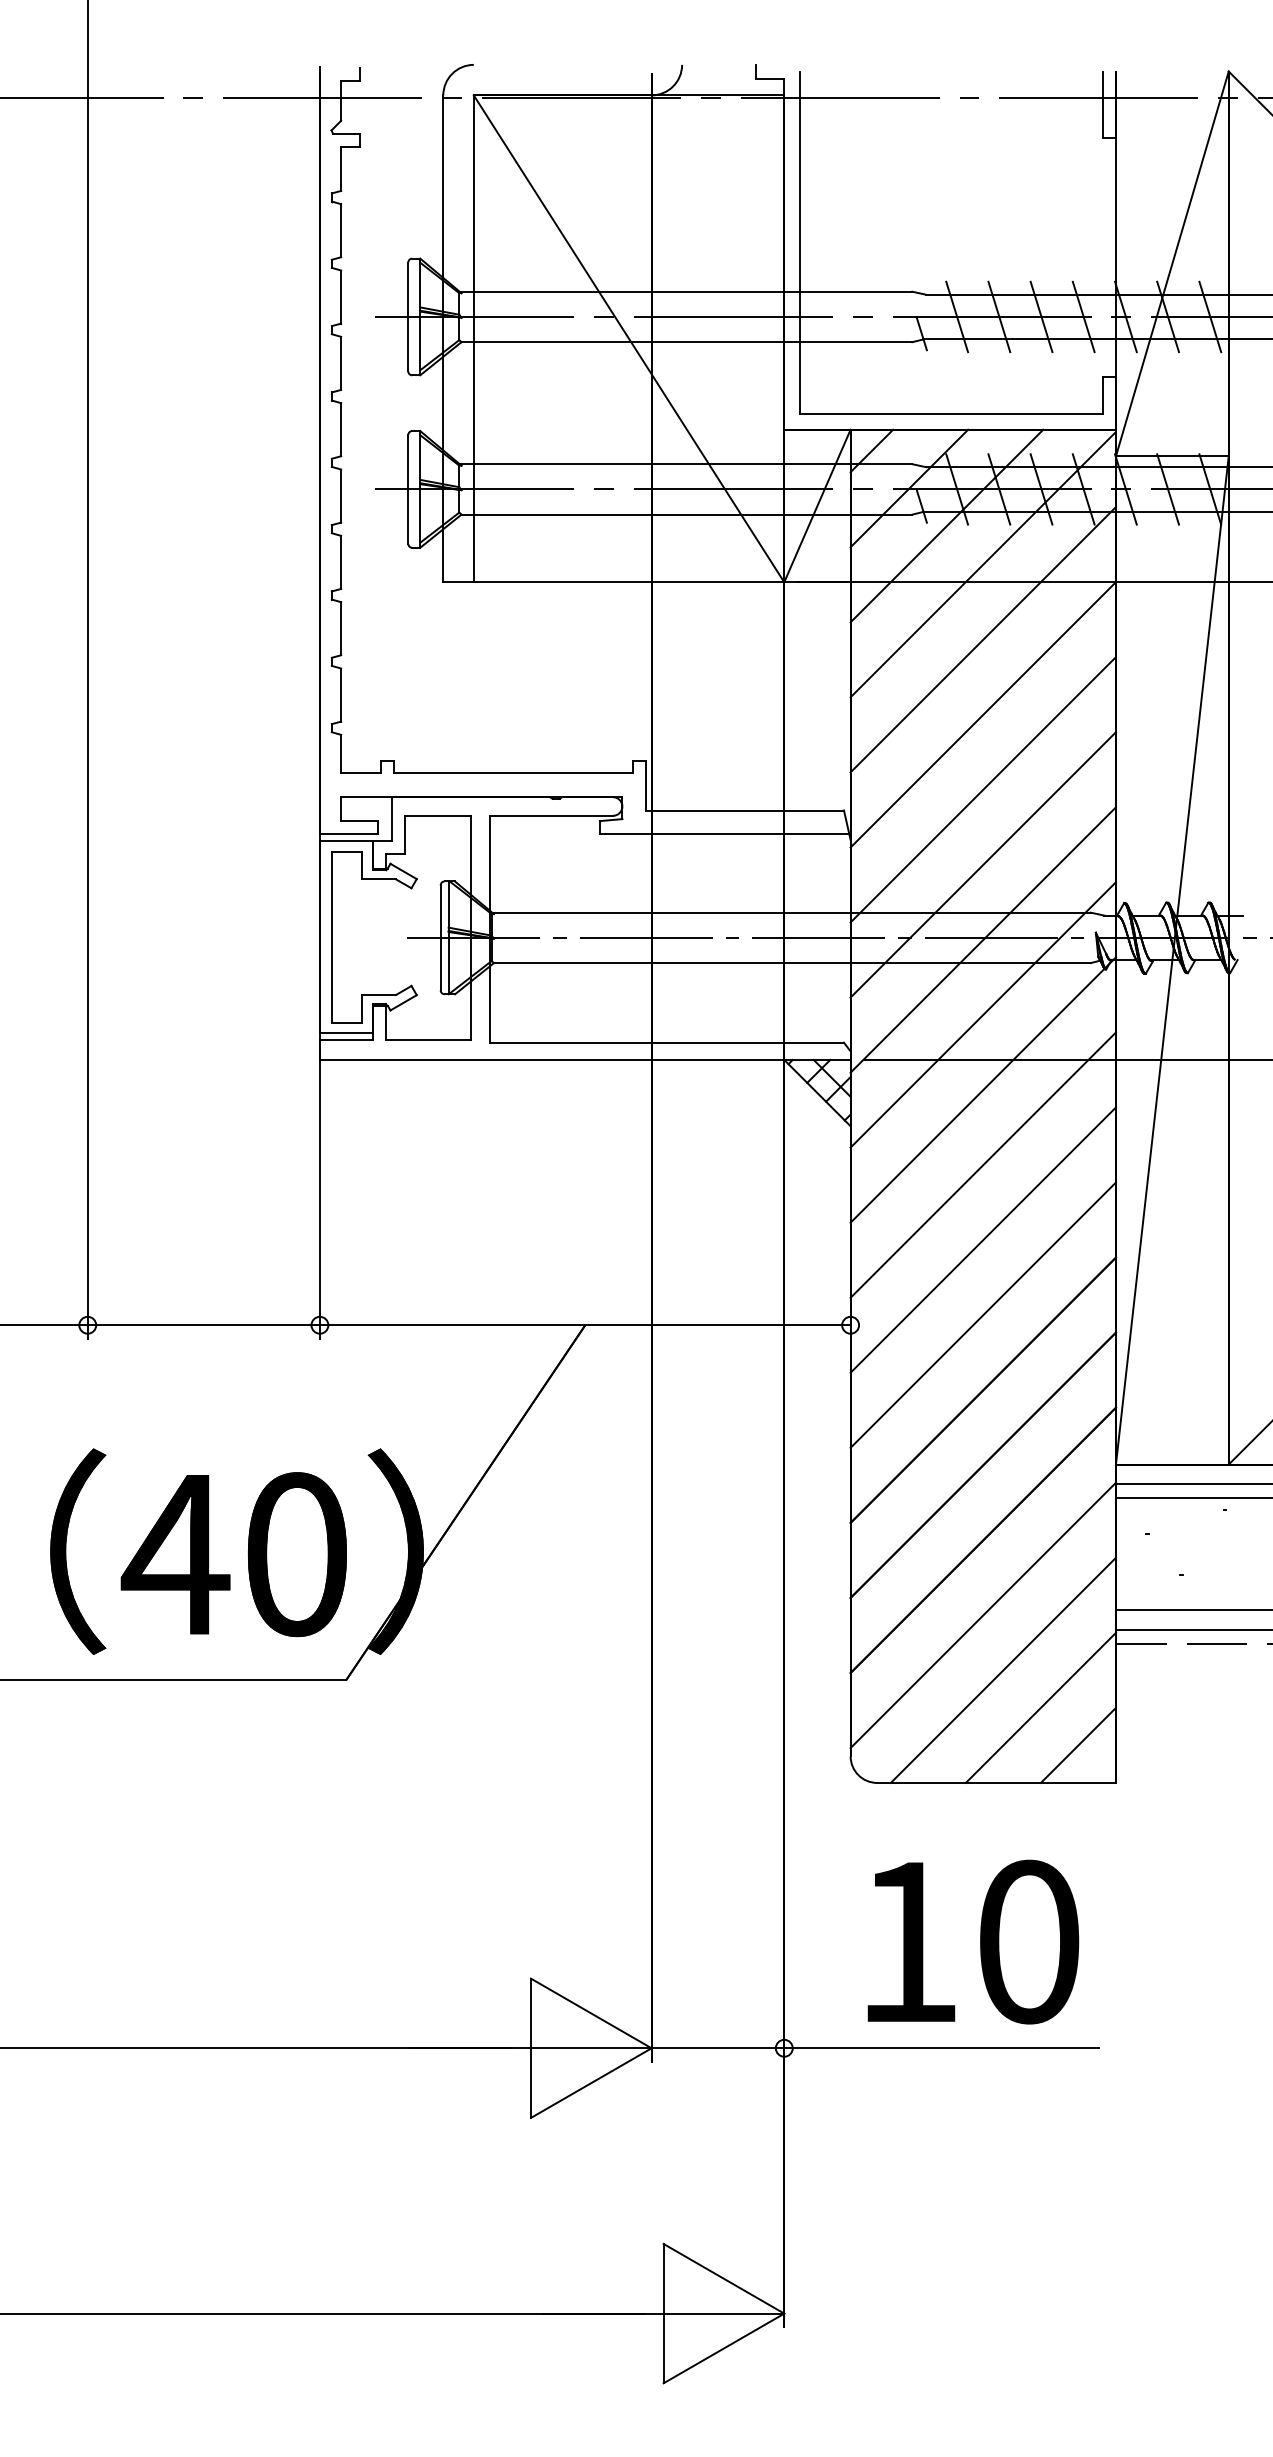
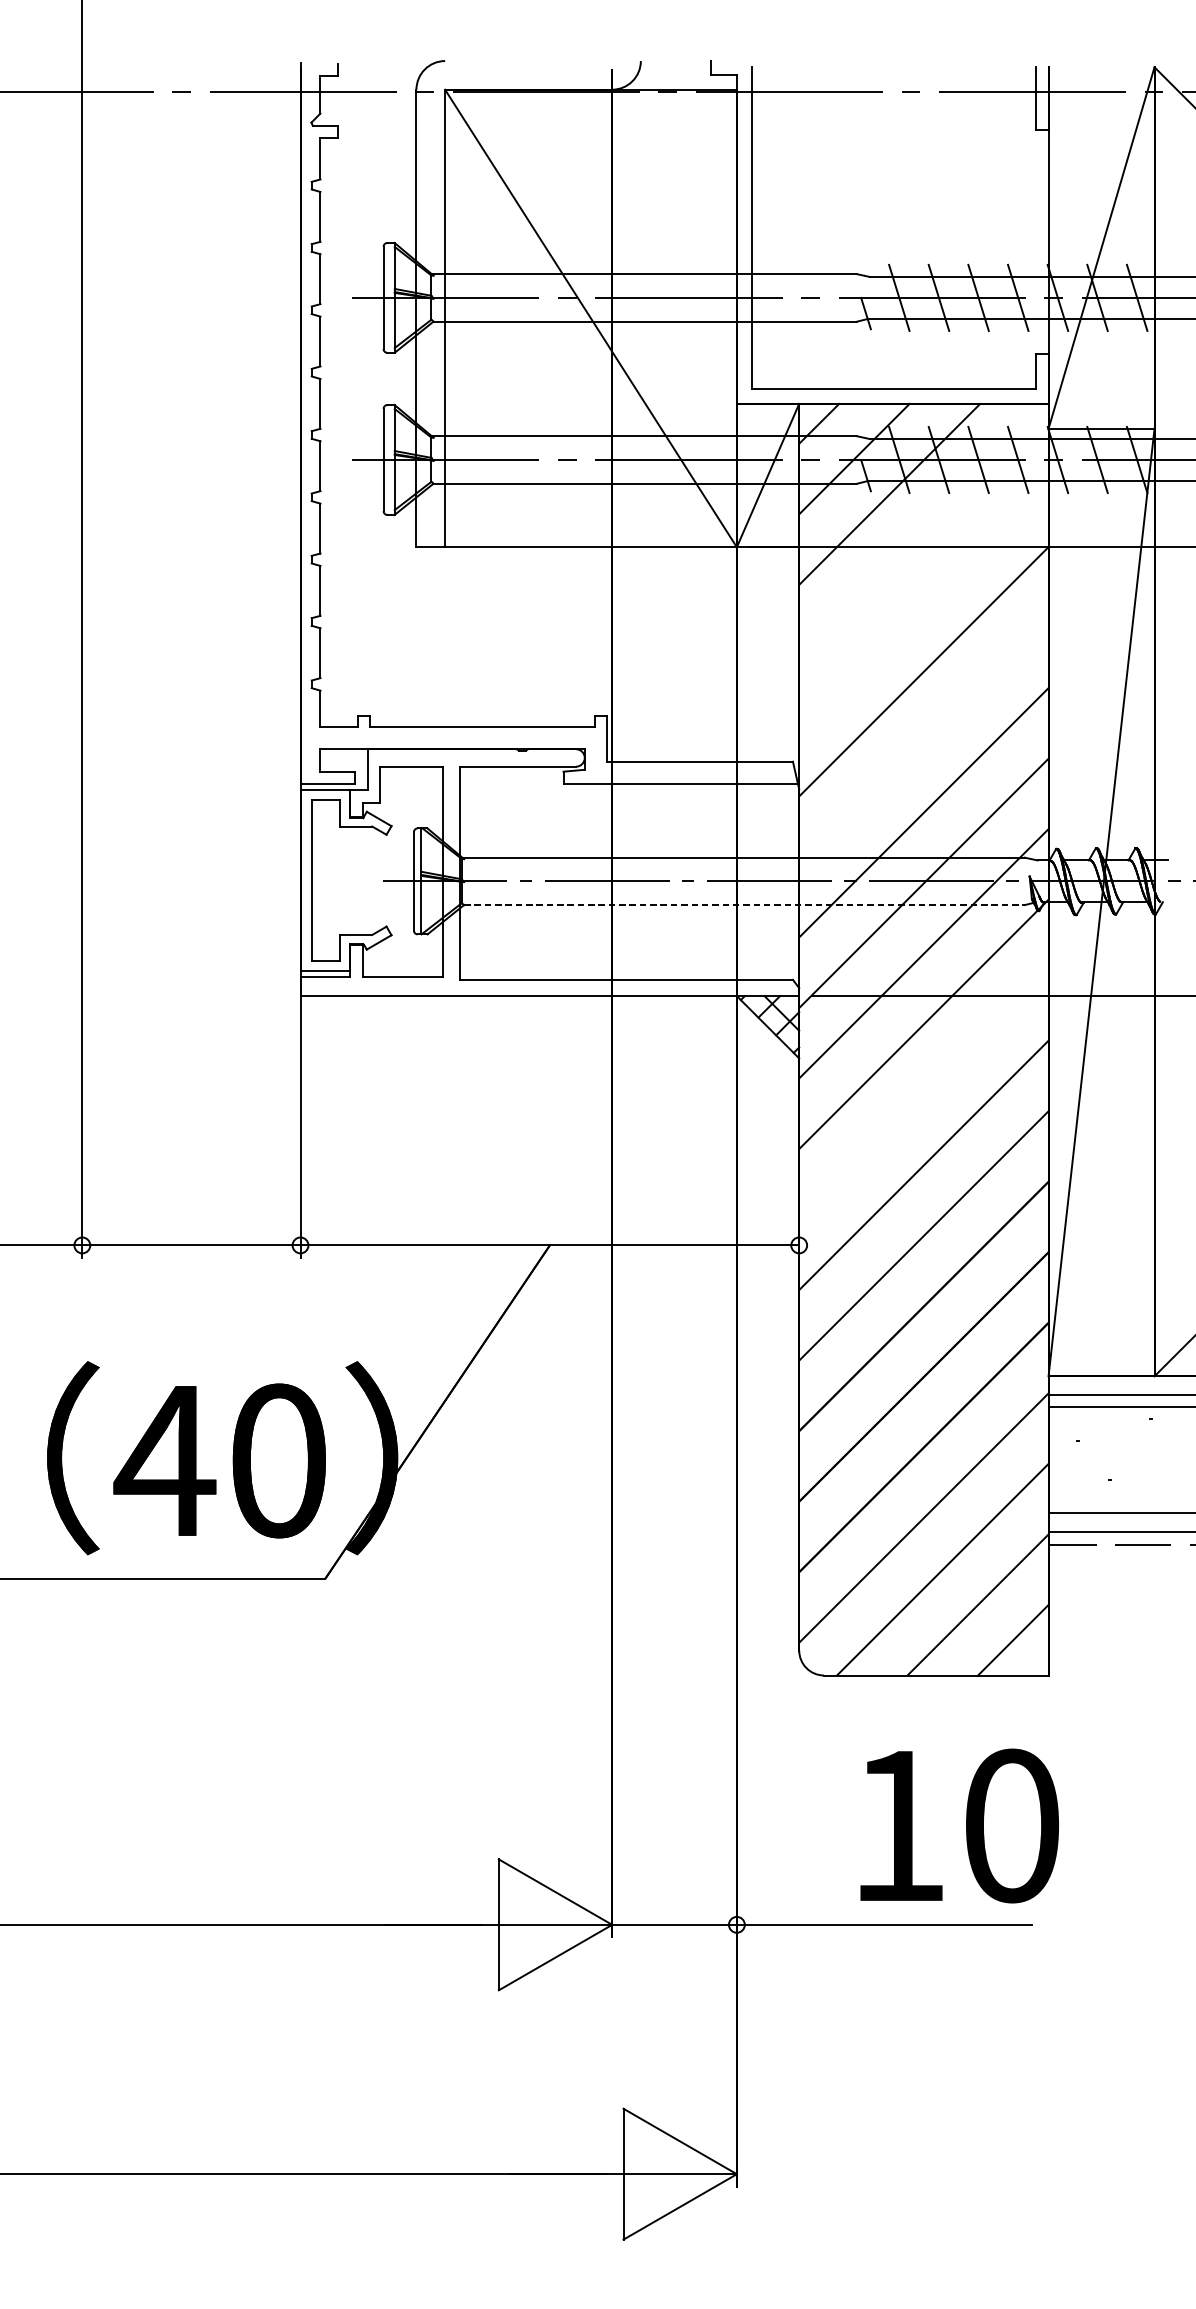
line: (982, 564) -> (923, 530), removed
line: (982, 639) -> (923, 601), removed
line: (982, 789) -> (923, 741), removed
line: (792, 963) -> (744, 905), solid -> dashed
line: (982, 1164) -> (923, 1094), removed
text: (973, 1941) -> (959, 1825), moved

